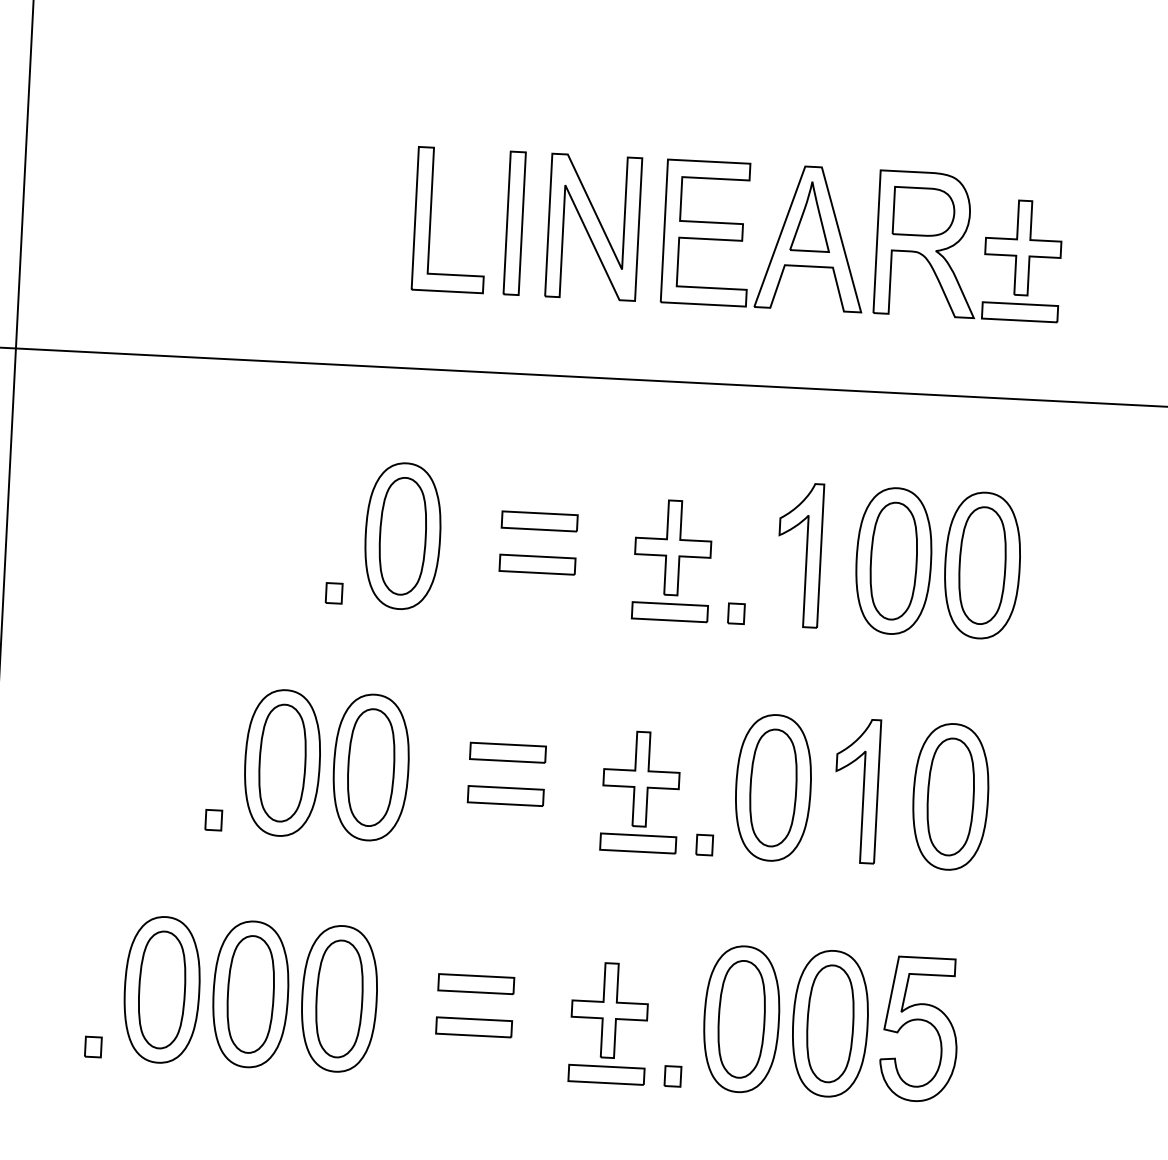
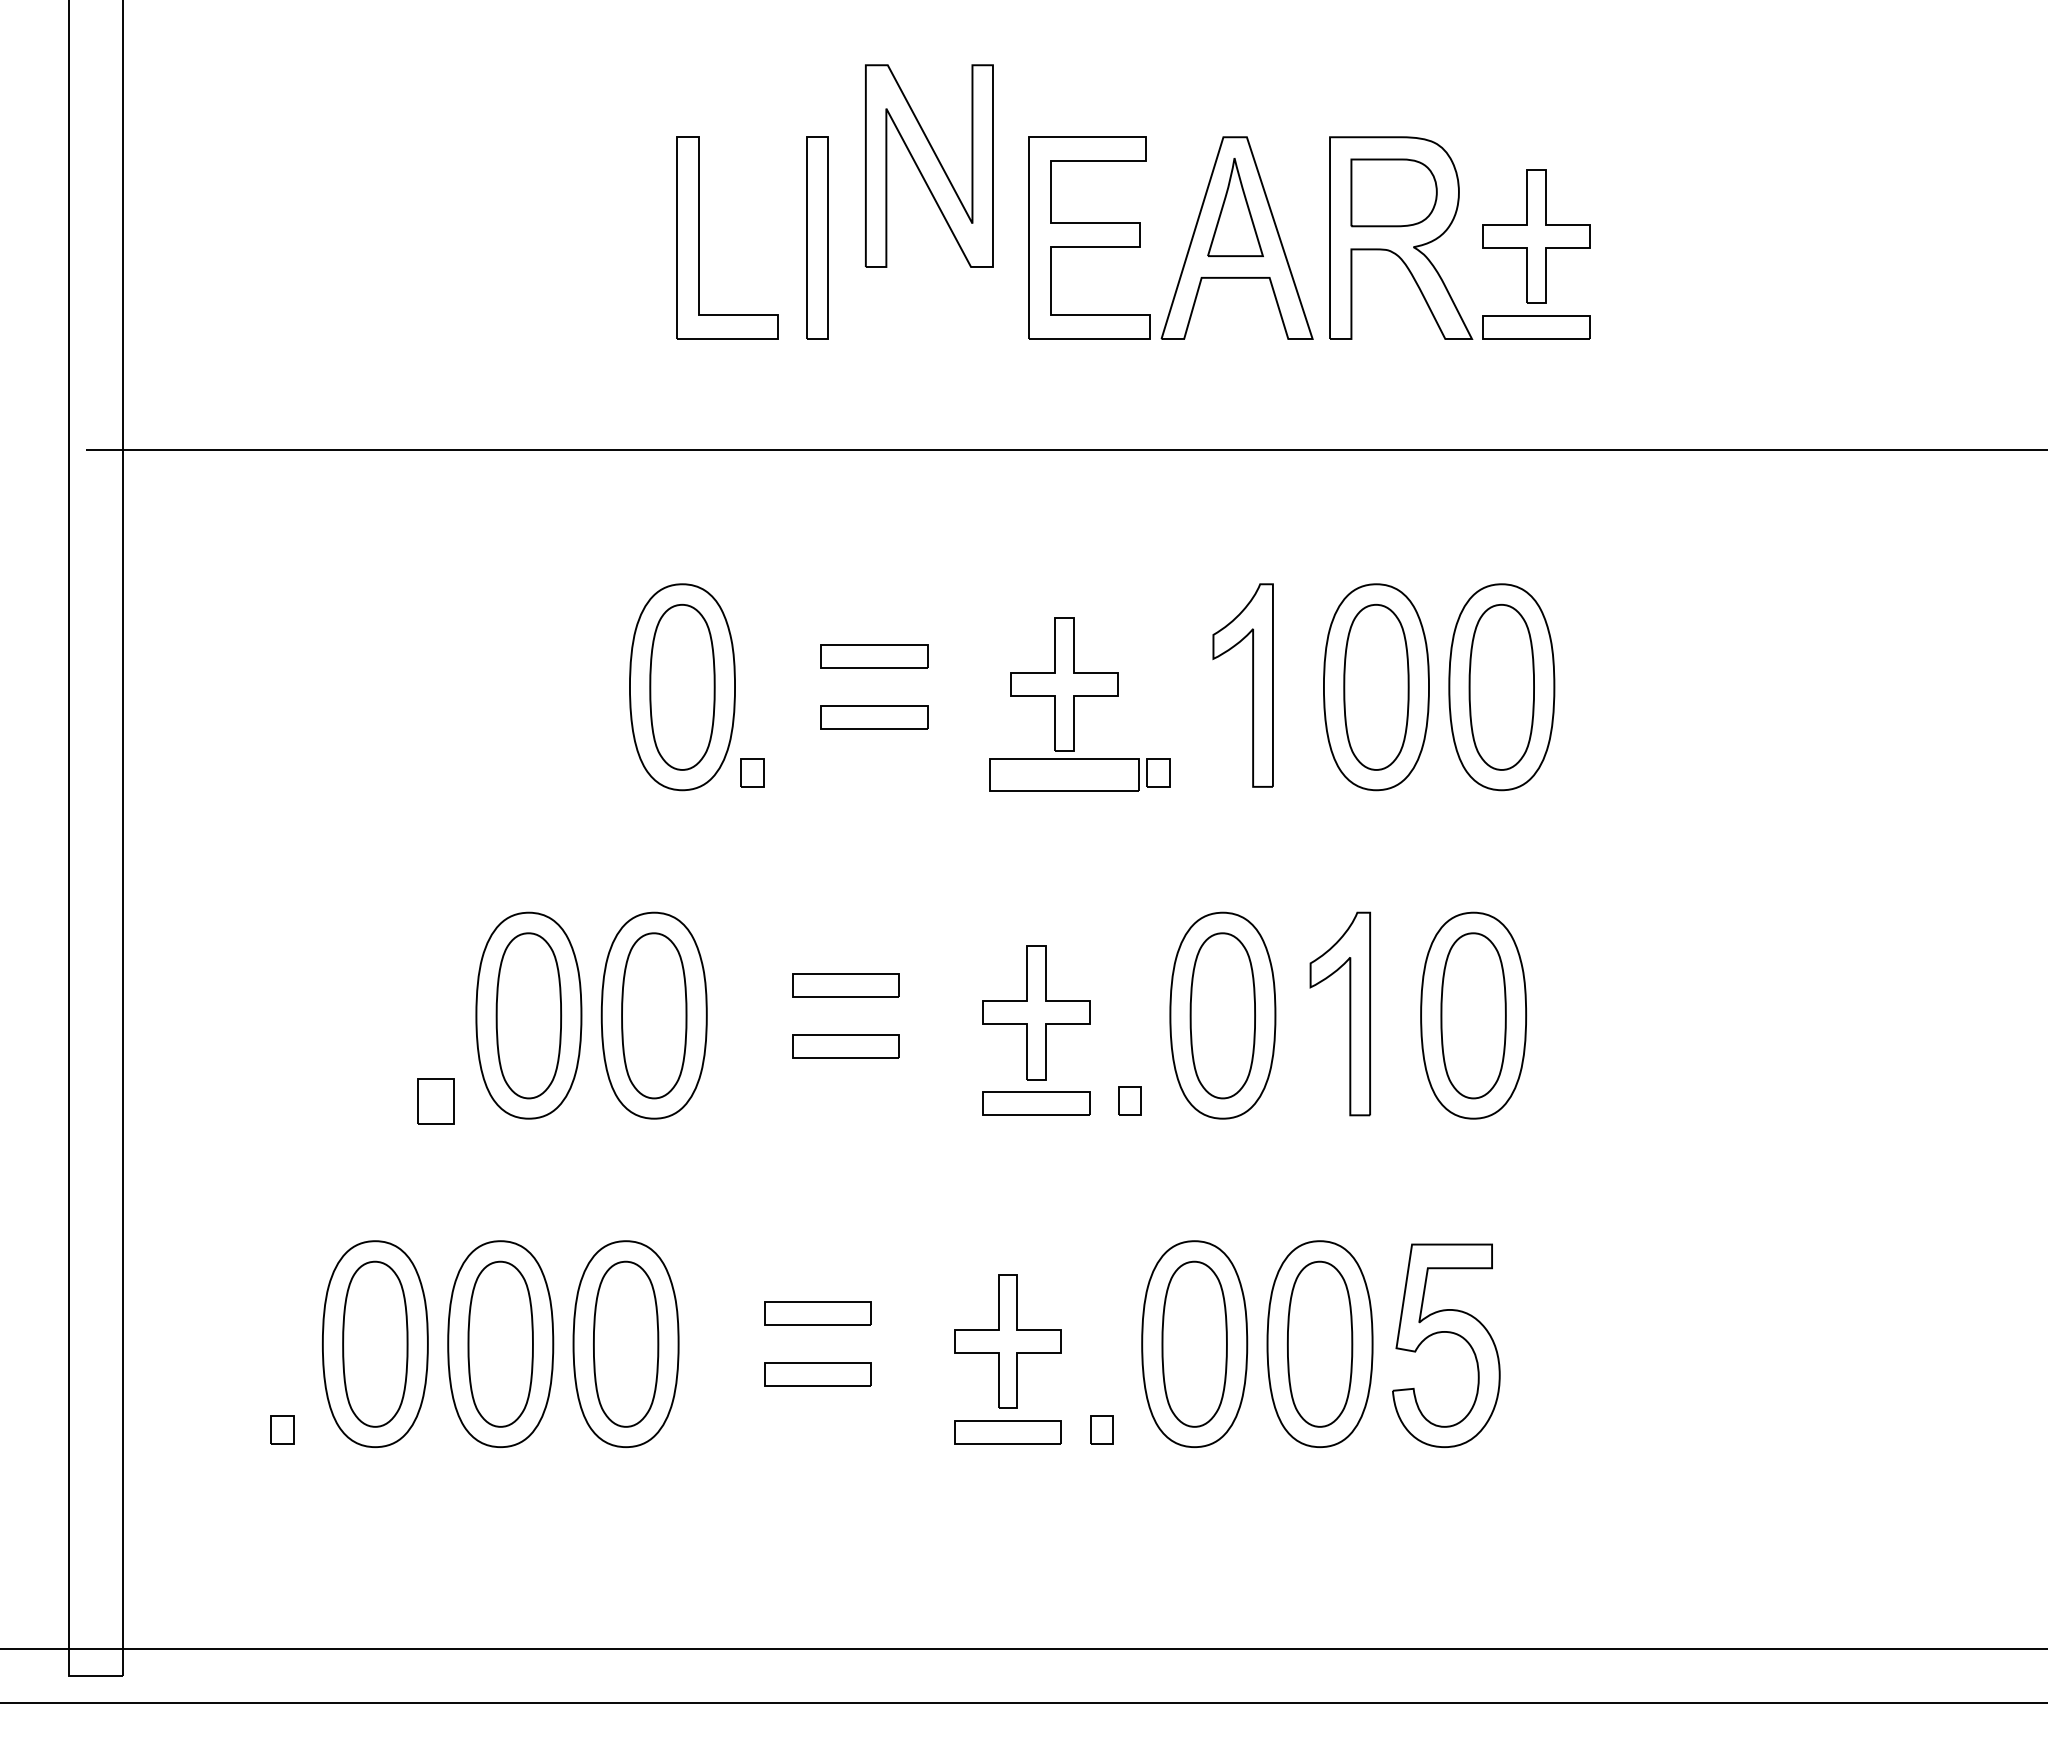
part: (593, 226) -> (929, 165), moved
part: (334, 593) -> (752, 772), moved
part: (670, 612) -> (1064, 775), size x1.4
part: (213, 819) -> (435, 1100), size x1.6

